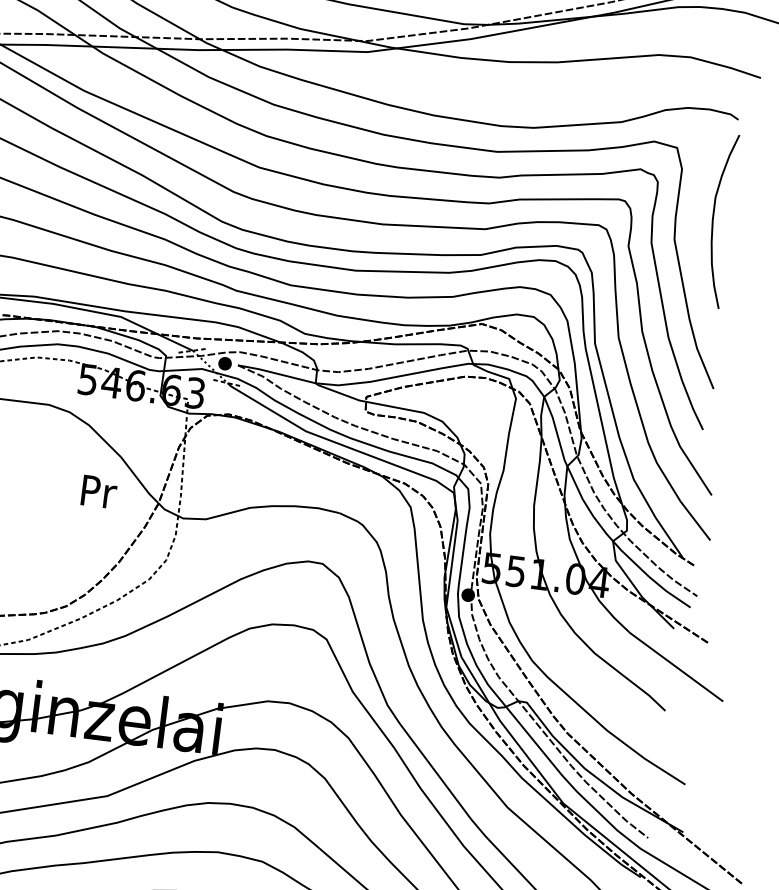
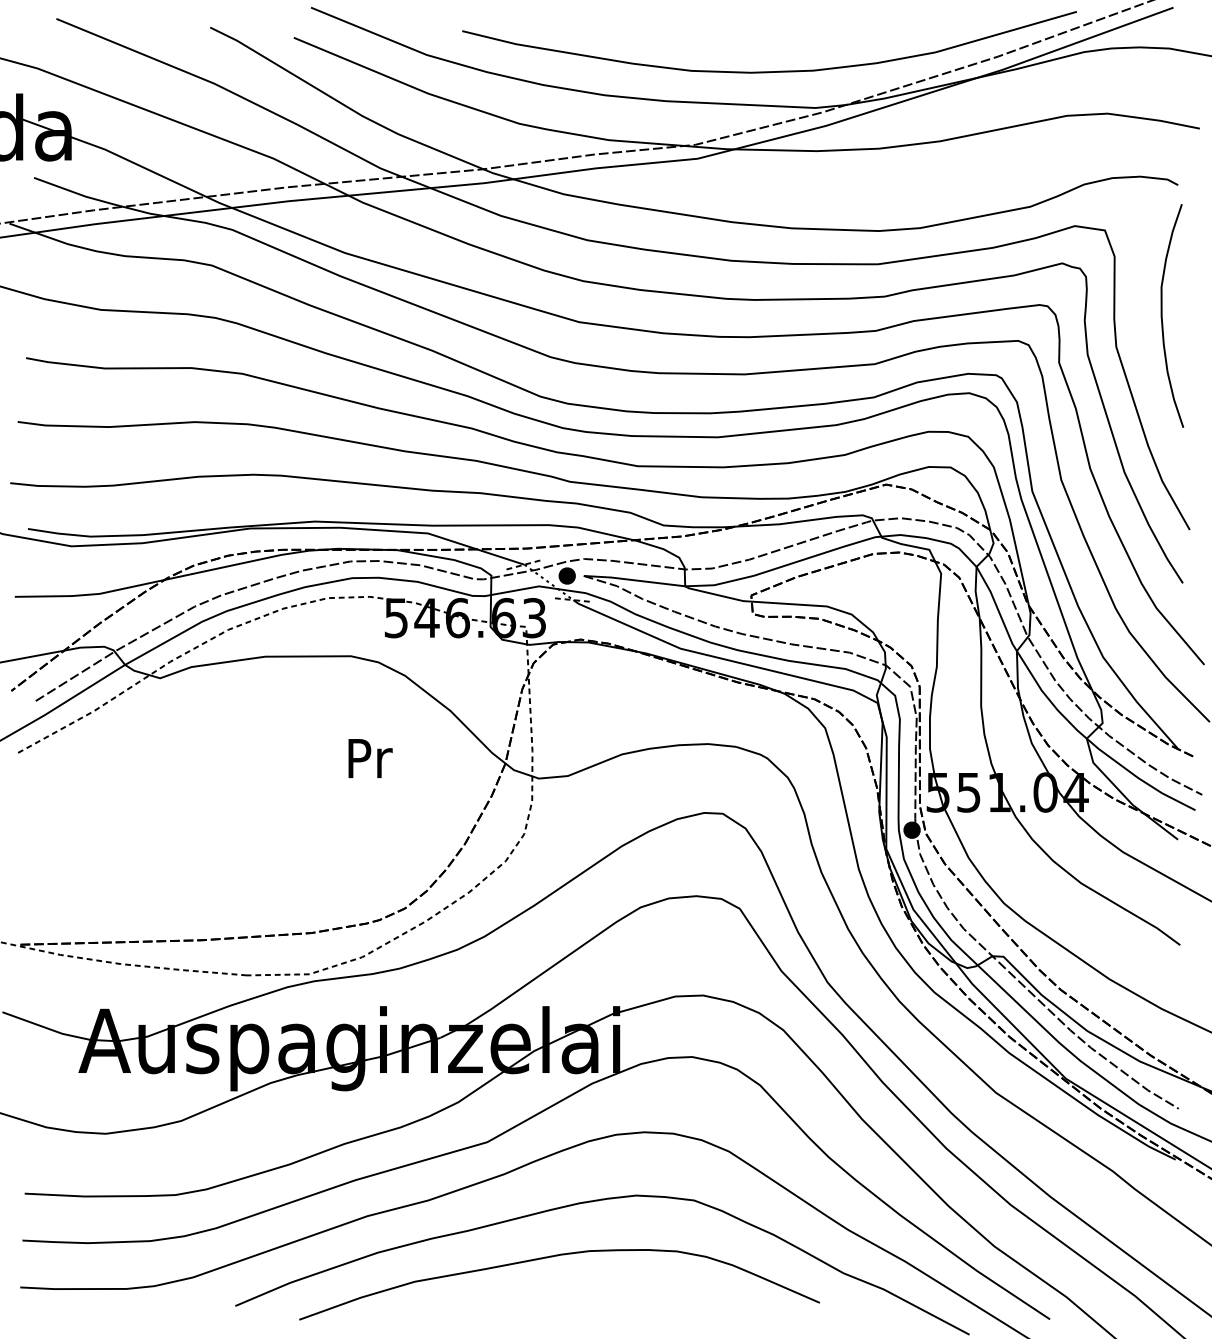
text: (99, 491) -> (370, 758), moved

